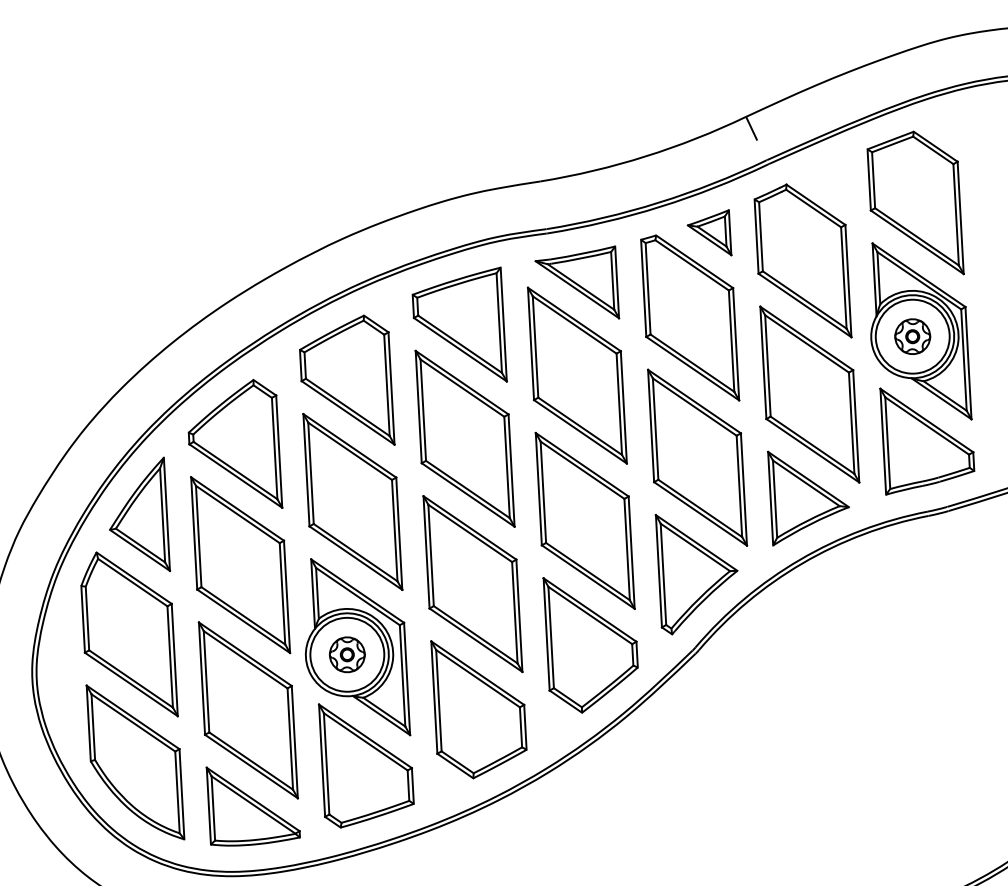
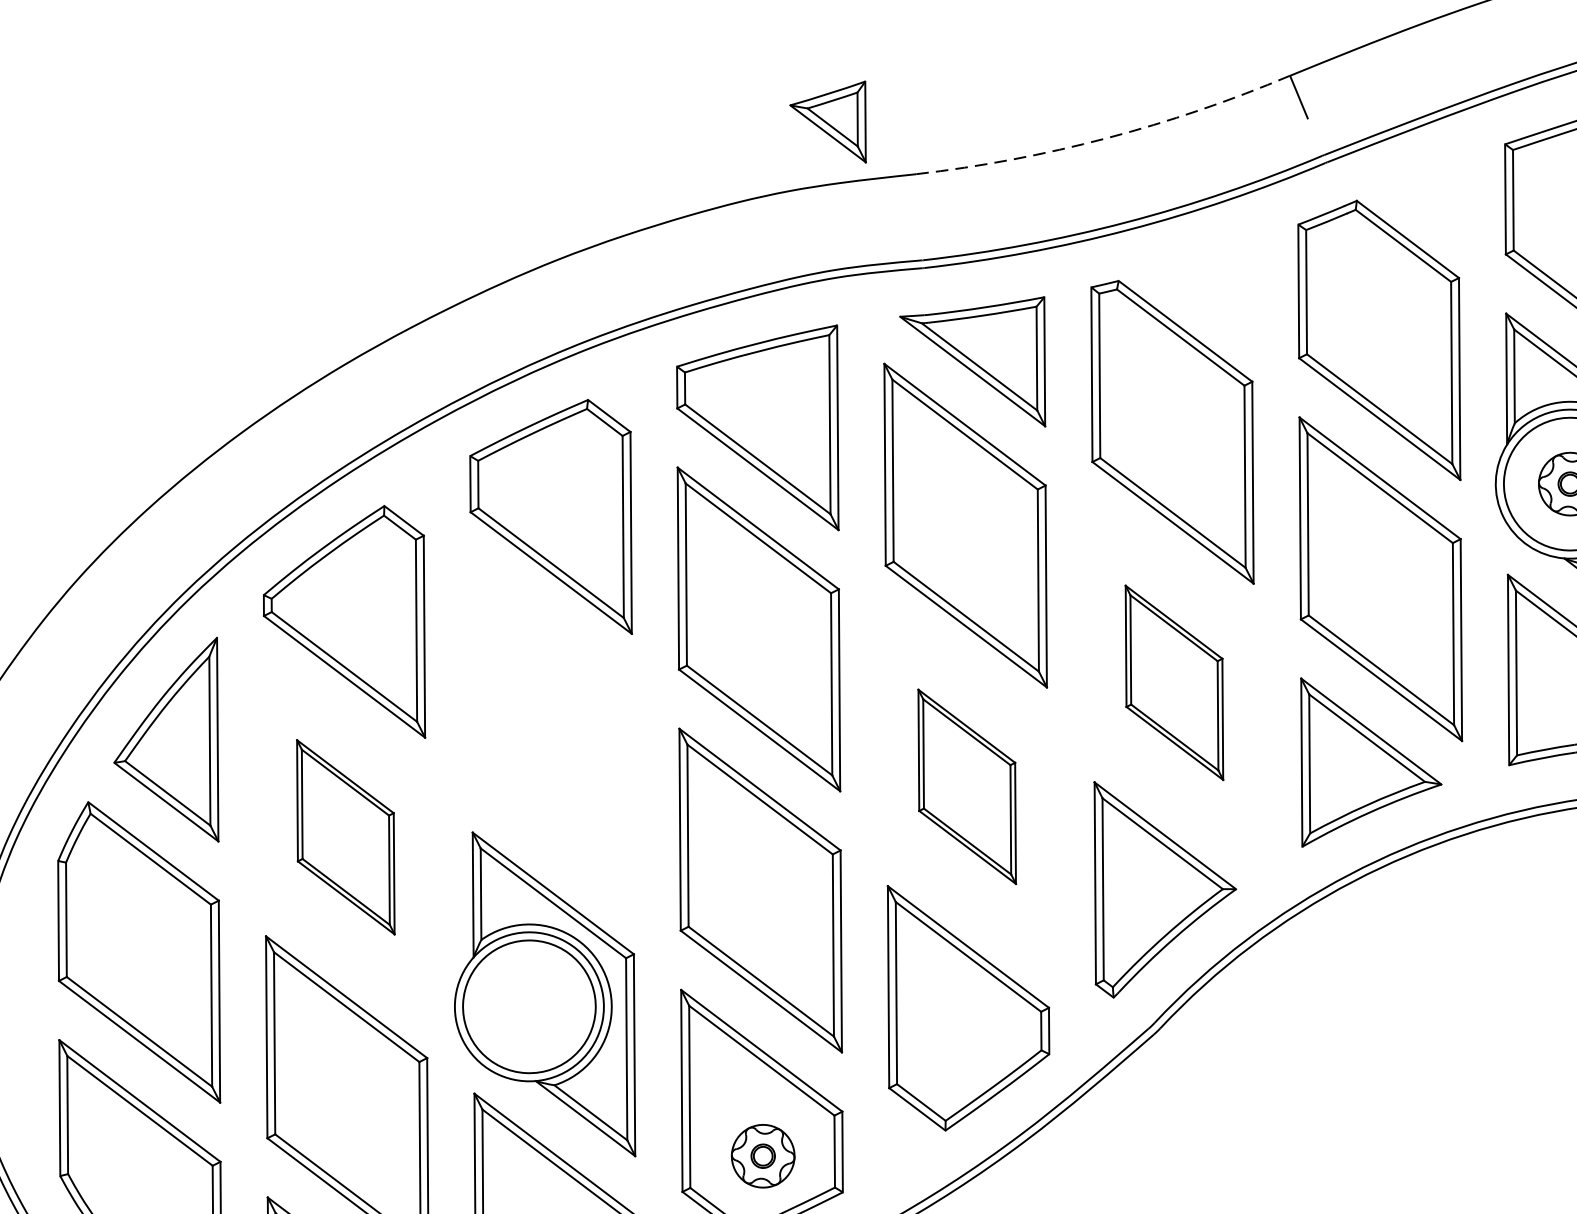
arc: (645, 156) -> (1106, 138), solid -> dashed
part: (709, 232) -> (828, 119), moved
part: (697, 457) -> (1174, 682), size x0.6
part: (352, 501) -> (551, 732), removed
part: (584, 520) -> (966, 786), size x0.6
part: (240, 565) -> (345, 837), size x0.6
part: (346, 654) -> (761, 1155), moved

